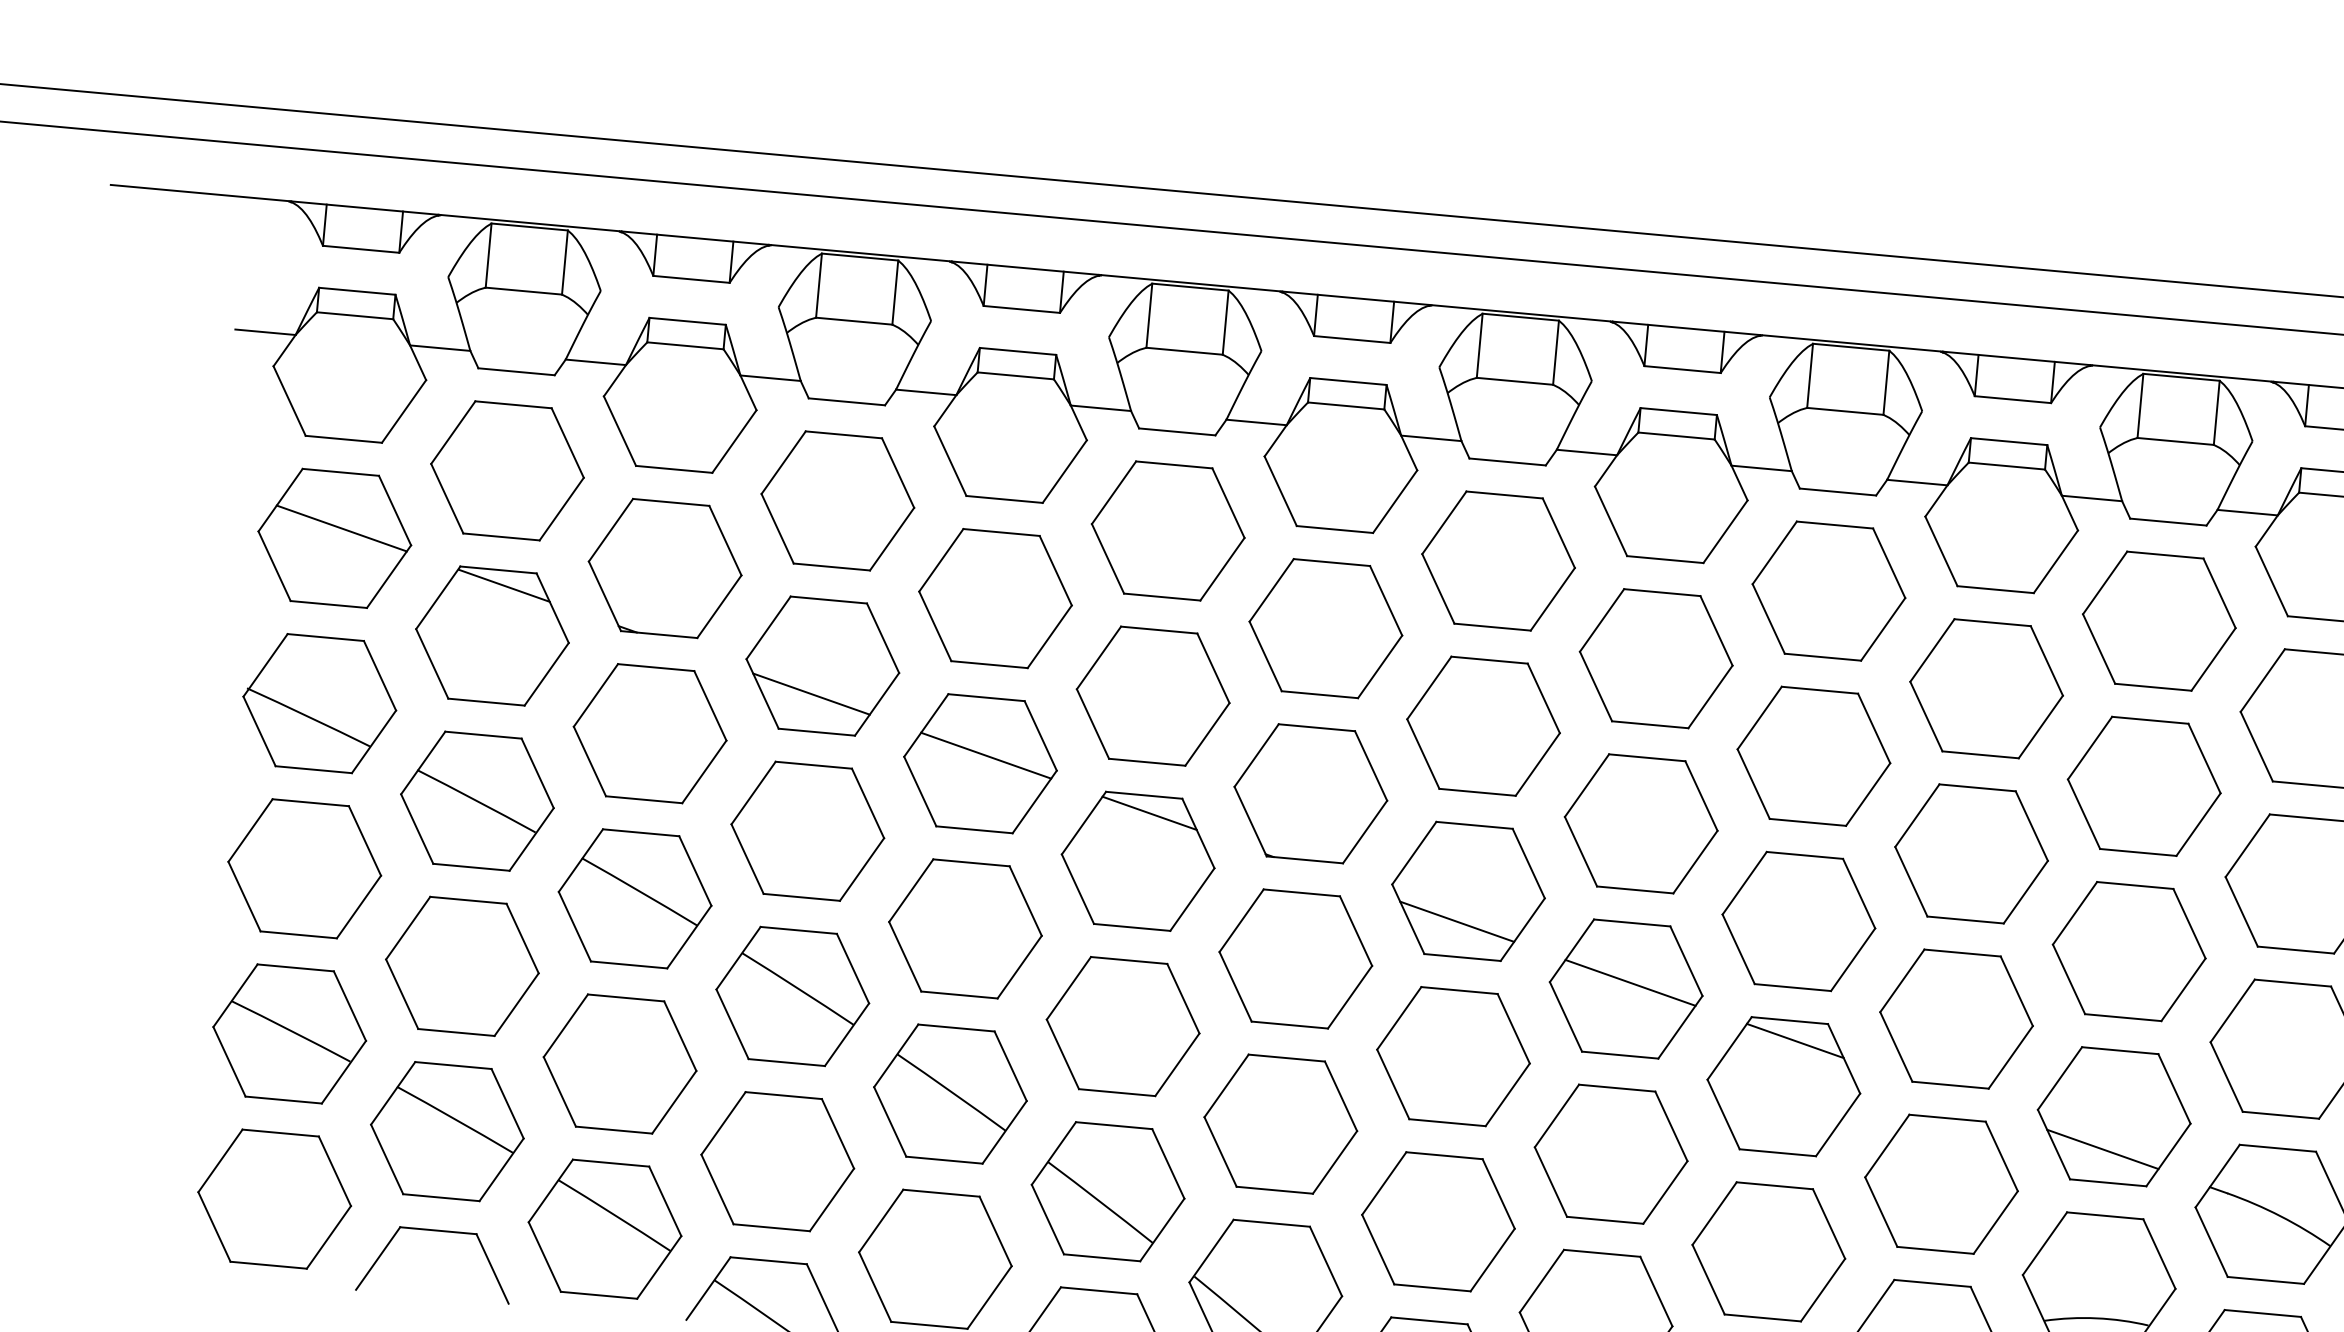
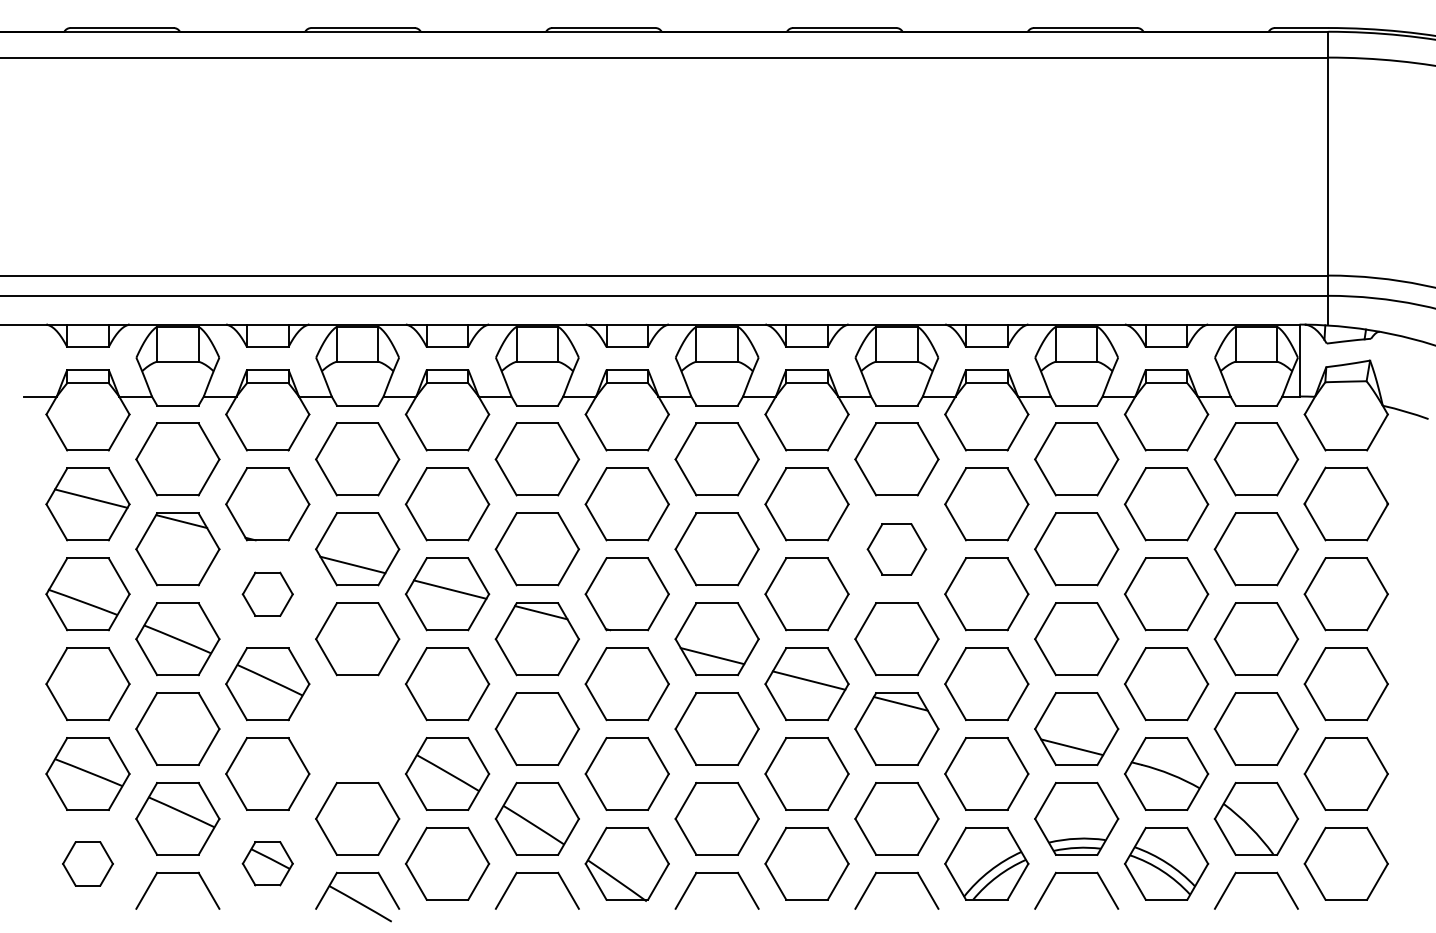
part: (649, 734) -> (267, 594), size x0.6
part: (1813, 756) -> (896, 549), size x0.7
part: (792, 997) -> (357, 729), removed
part: (273, 1198) -> (87, 863), size x0.6
part: (604, 1228) -> (267, 863), size x0.6

